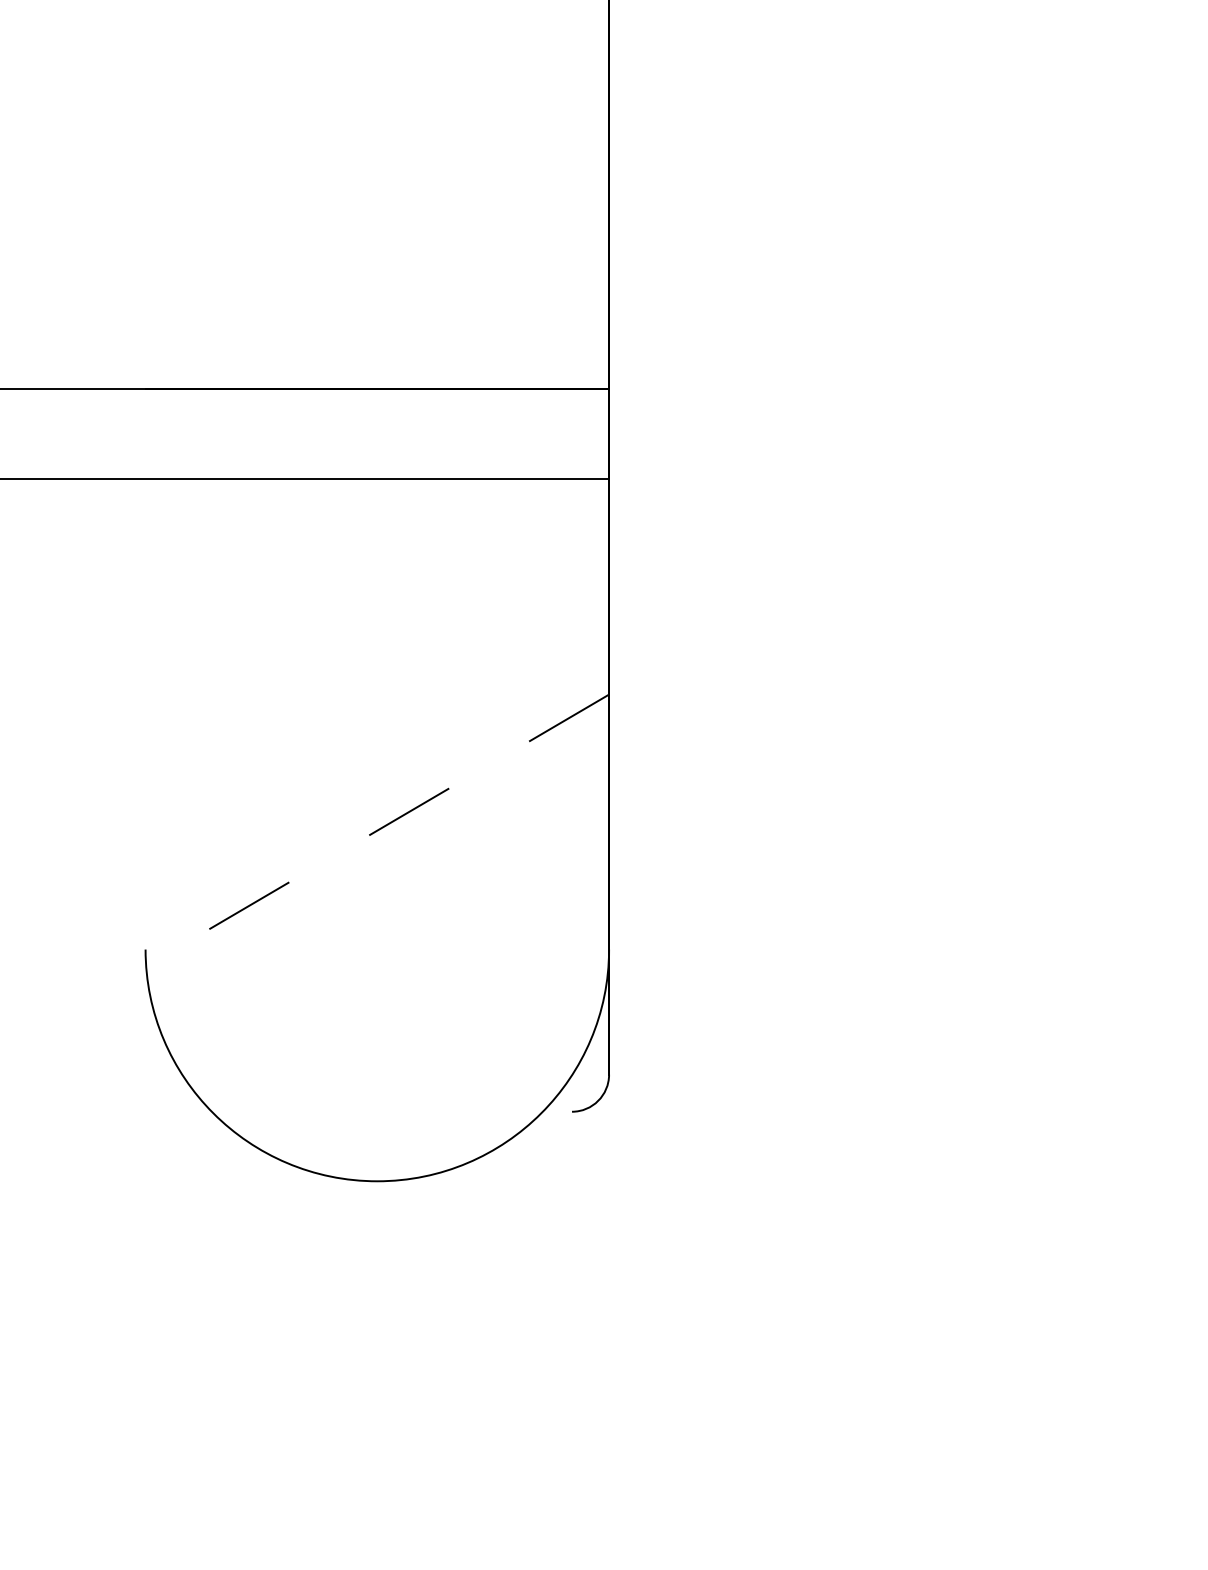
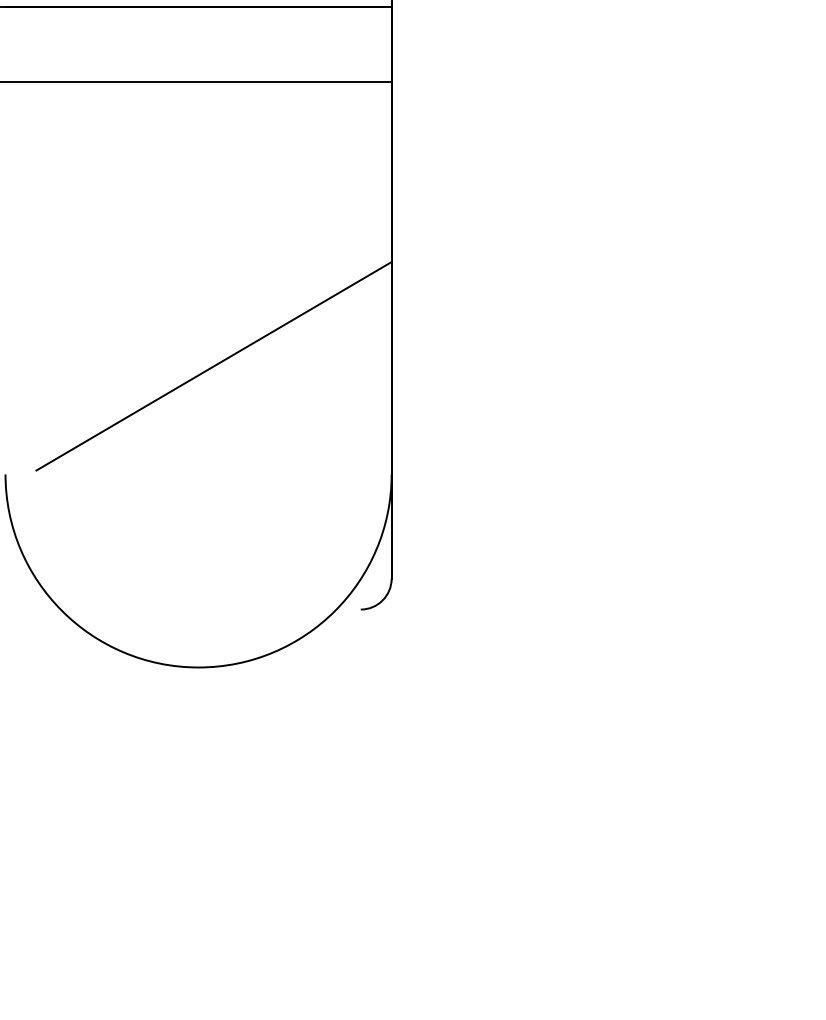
line: (395, 820) -> (213, 366), dashed -> solid

